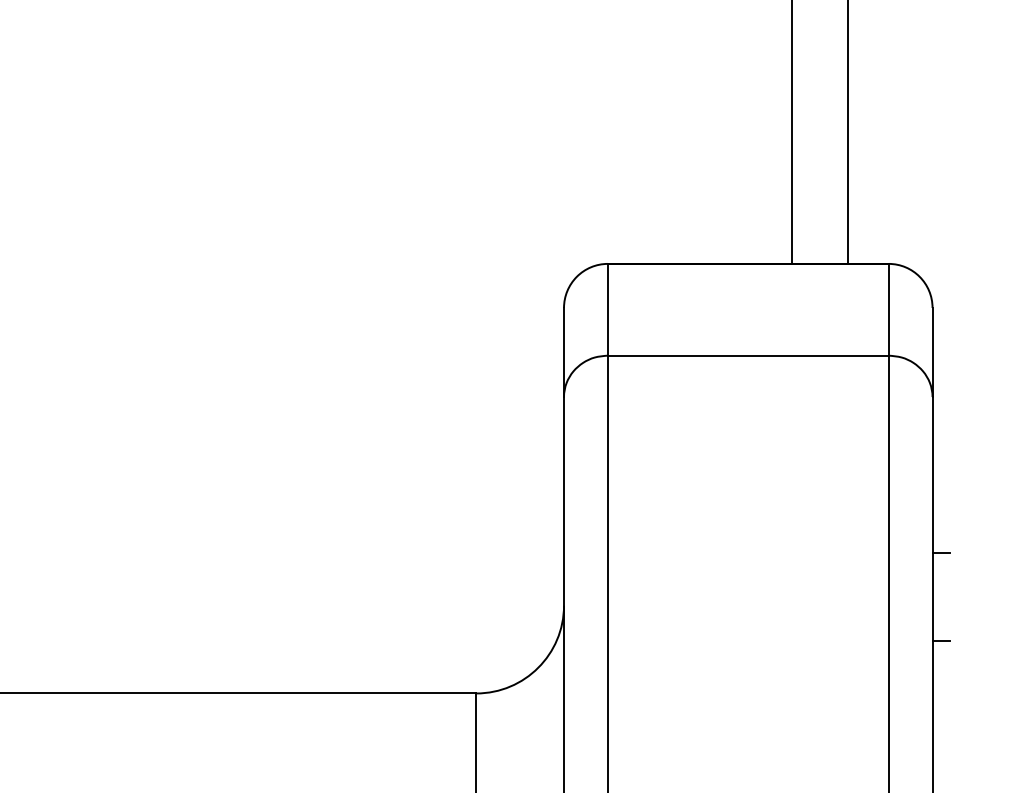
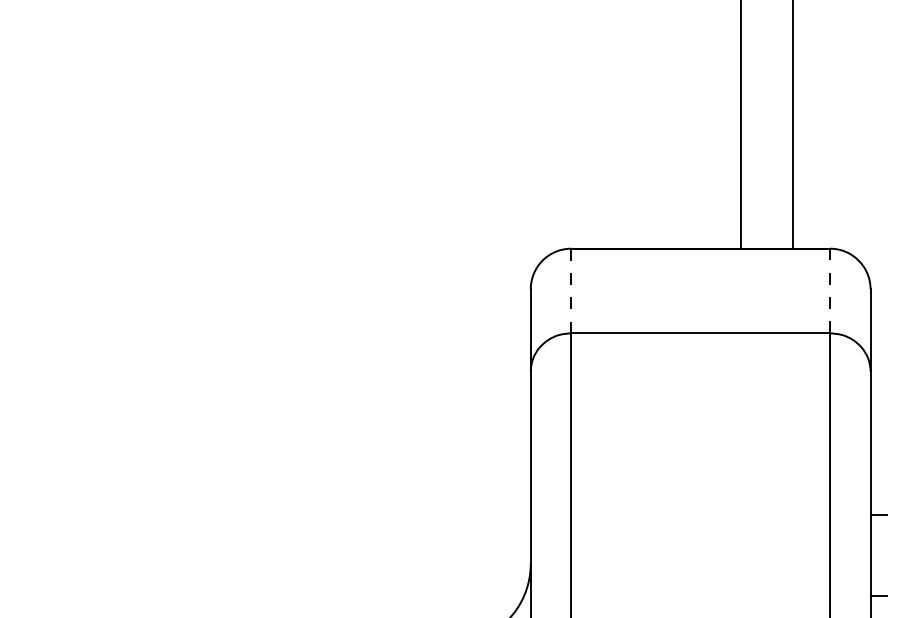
line: (607, 309) -> (570, 290), solid -> dashed
line: (888, 309) -> (829, 290), solid -> dashed

